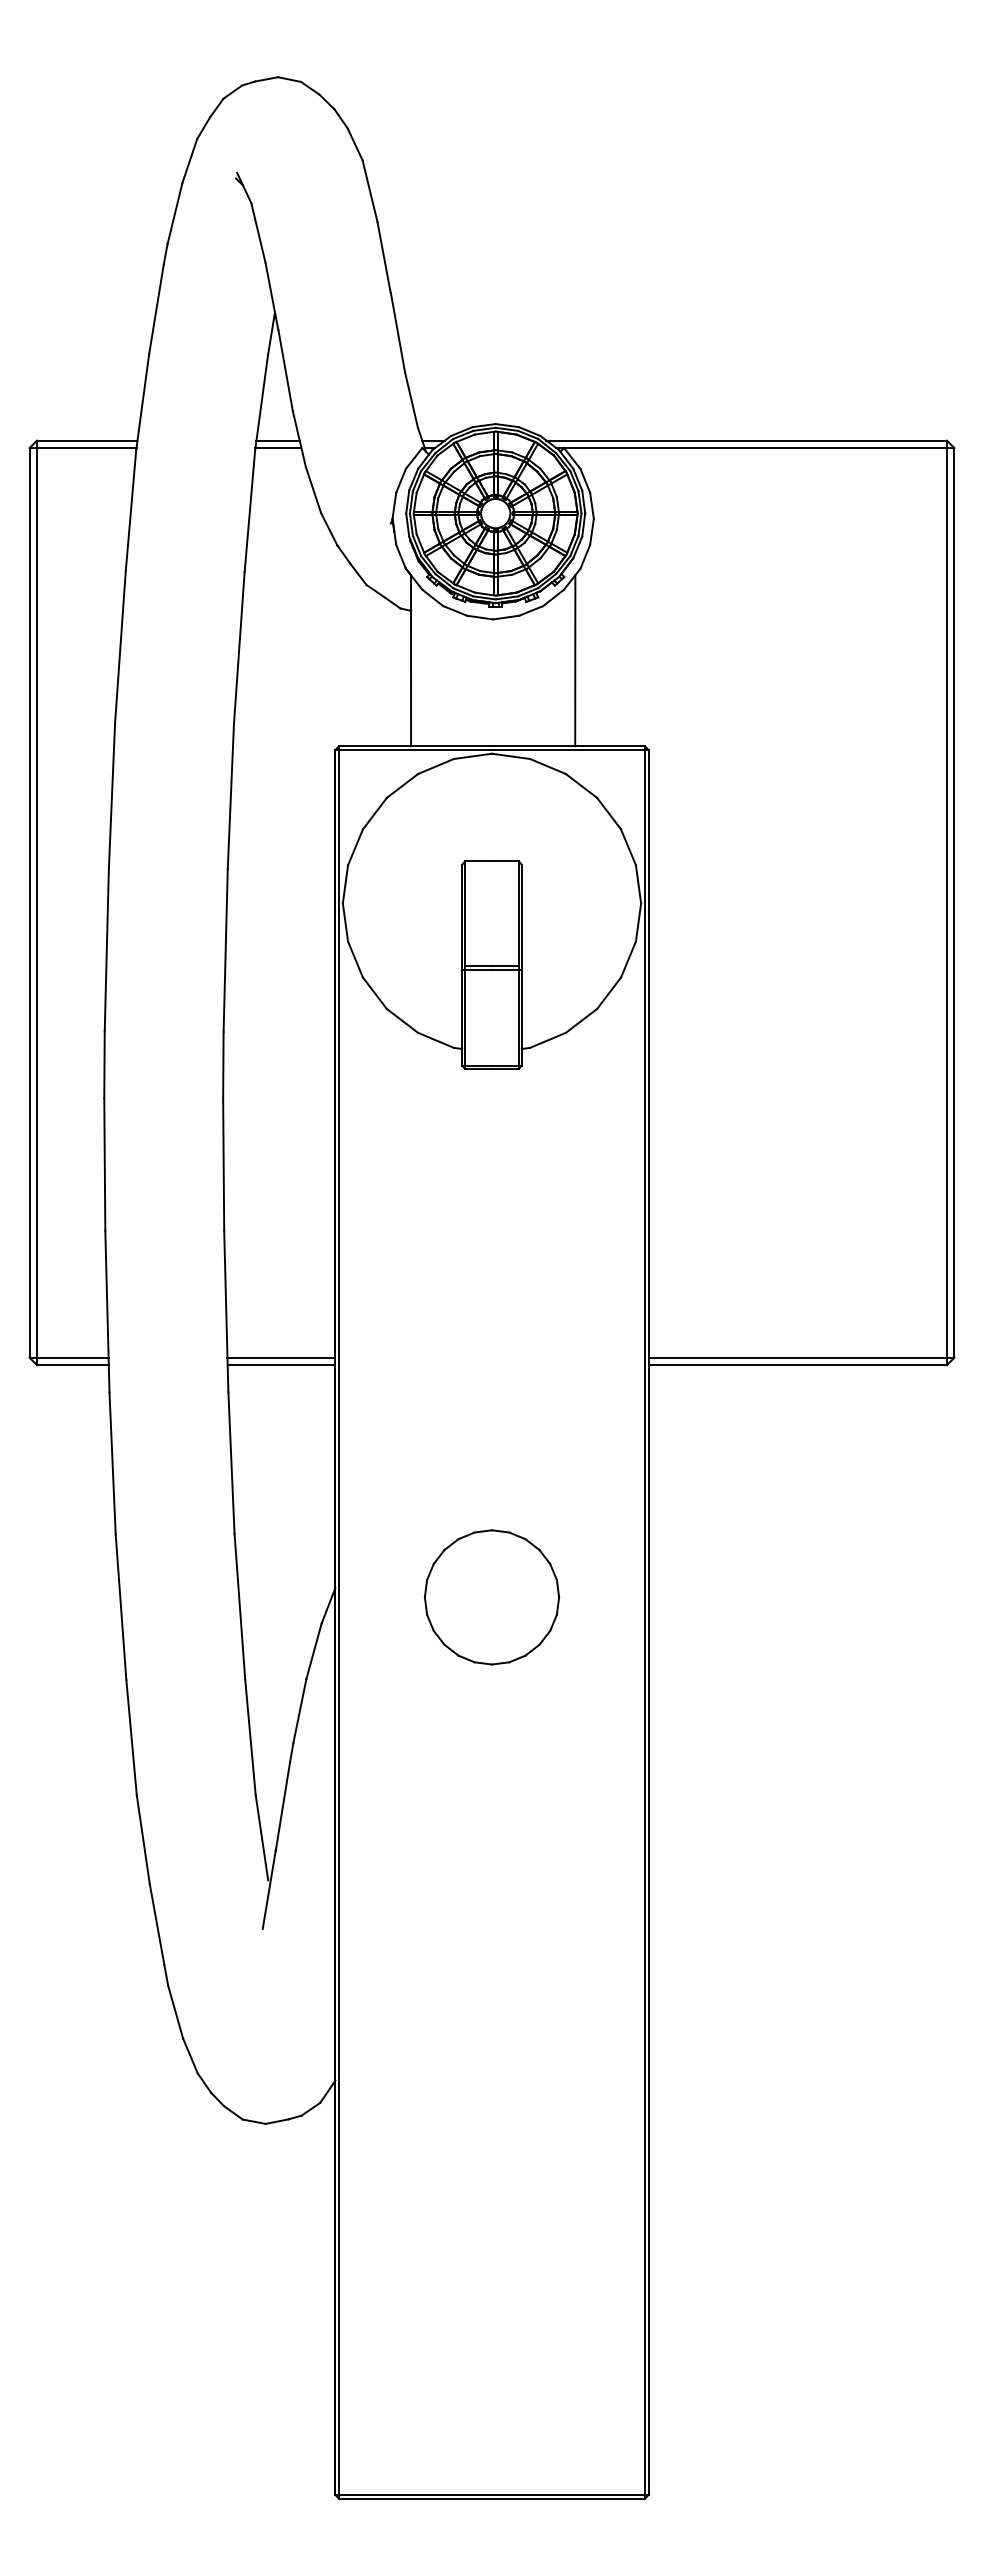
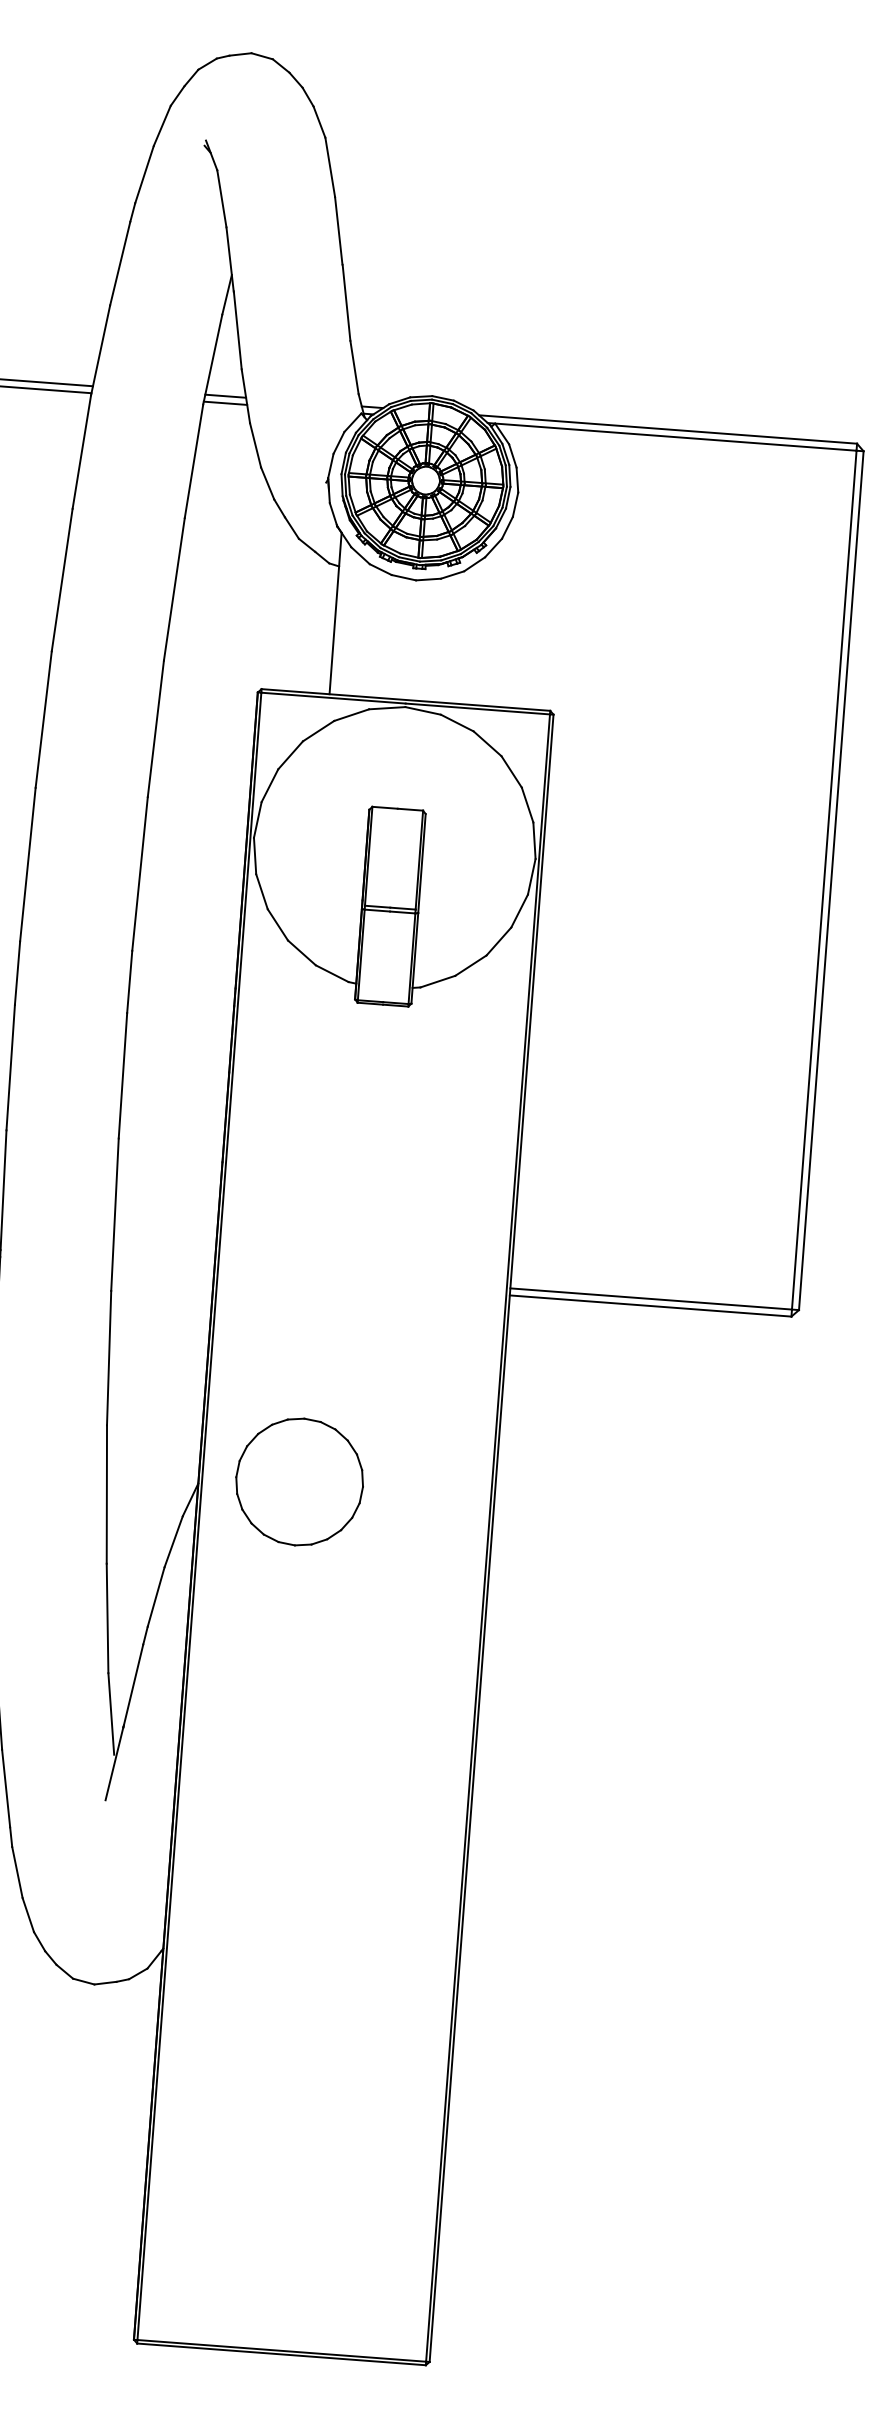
line: (575, 660) -> (490, 624), removed
line: (281, 1357) -> (163, 1262), removed
line: (281, 1365) -> (163, 1269), removed
part: (491, 1597) -> (299, 1482), moved

